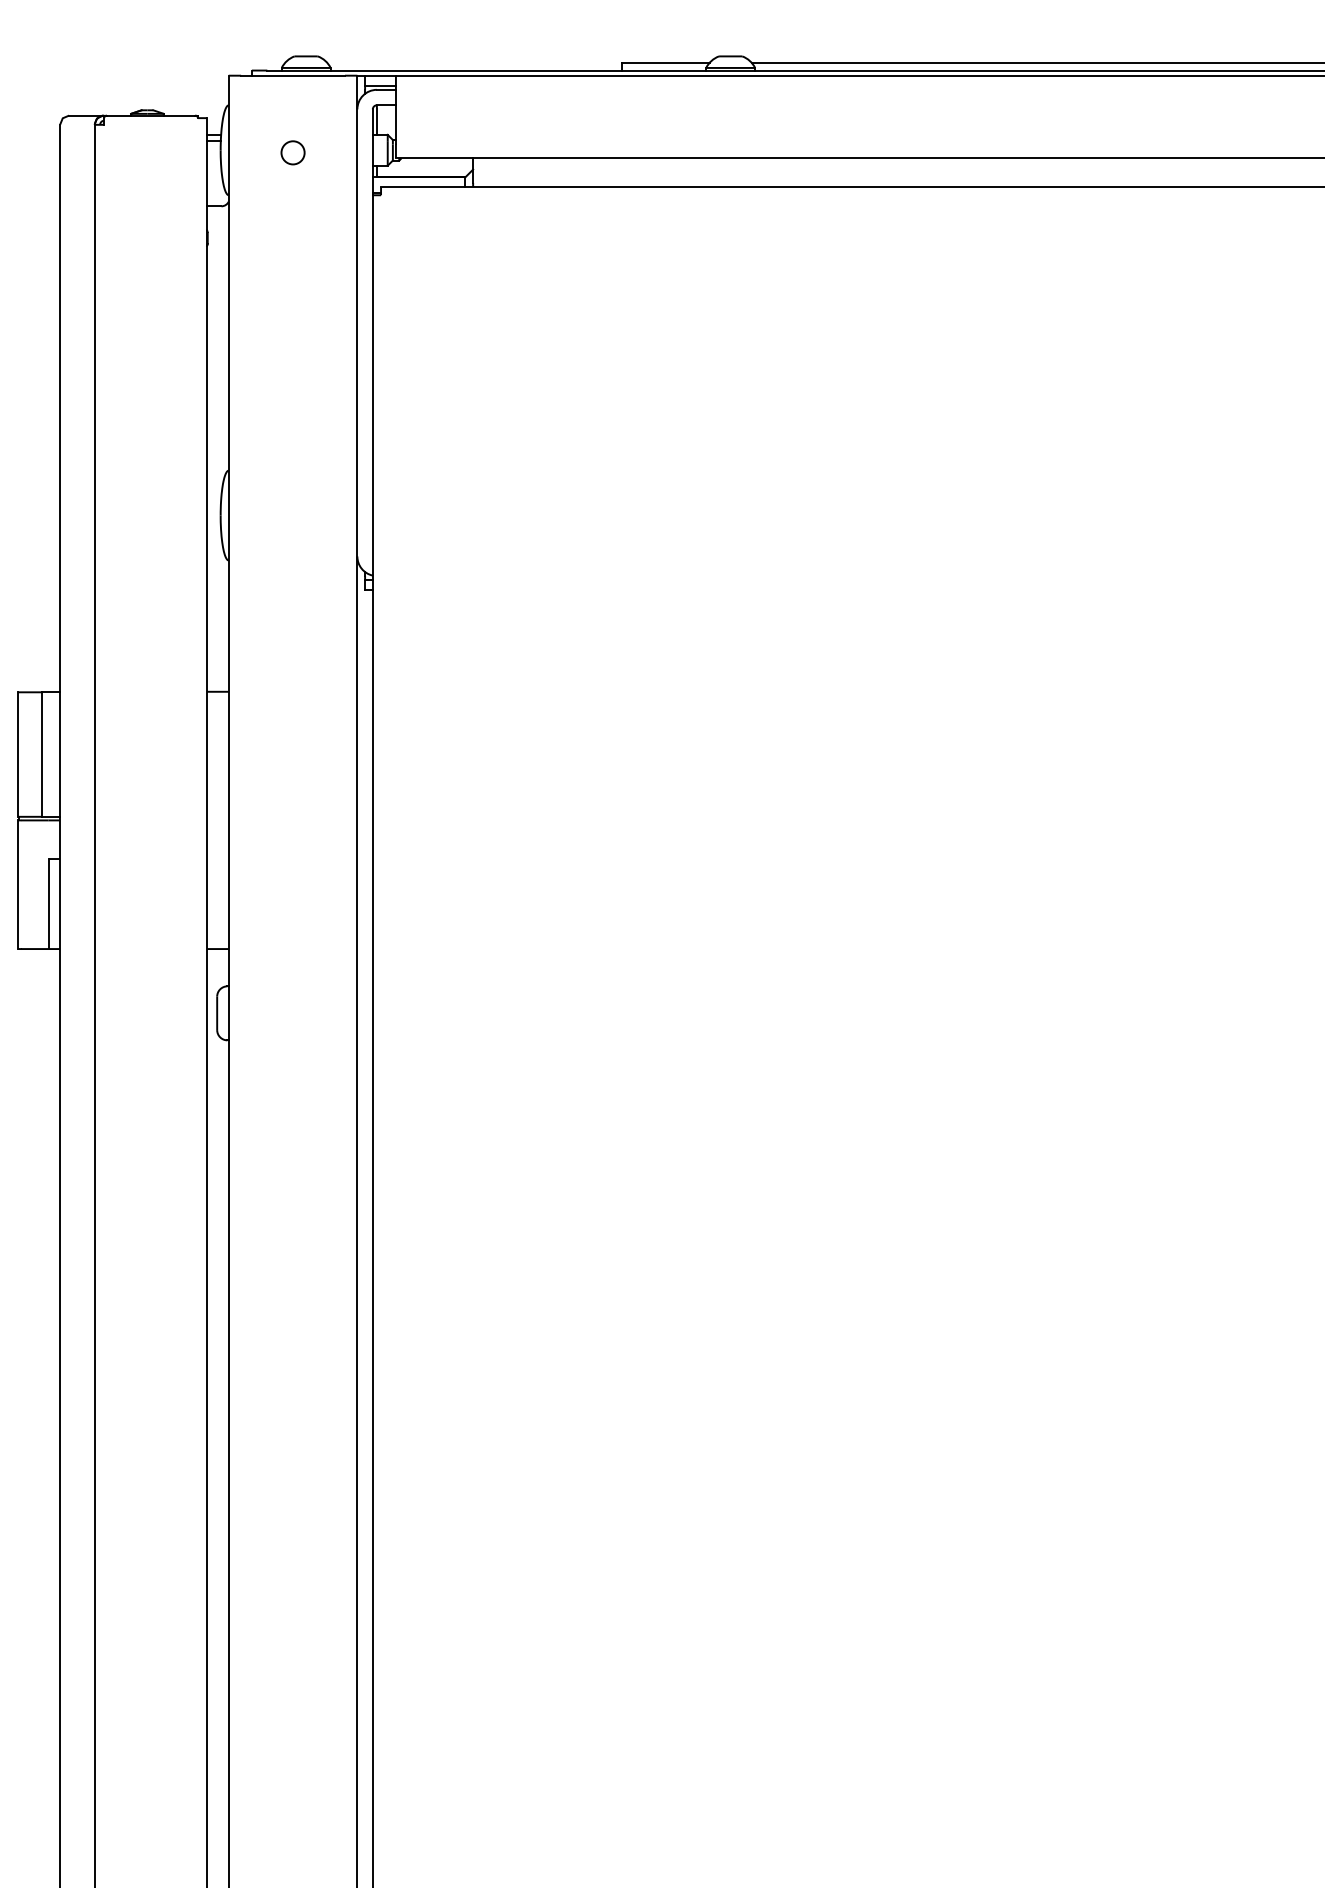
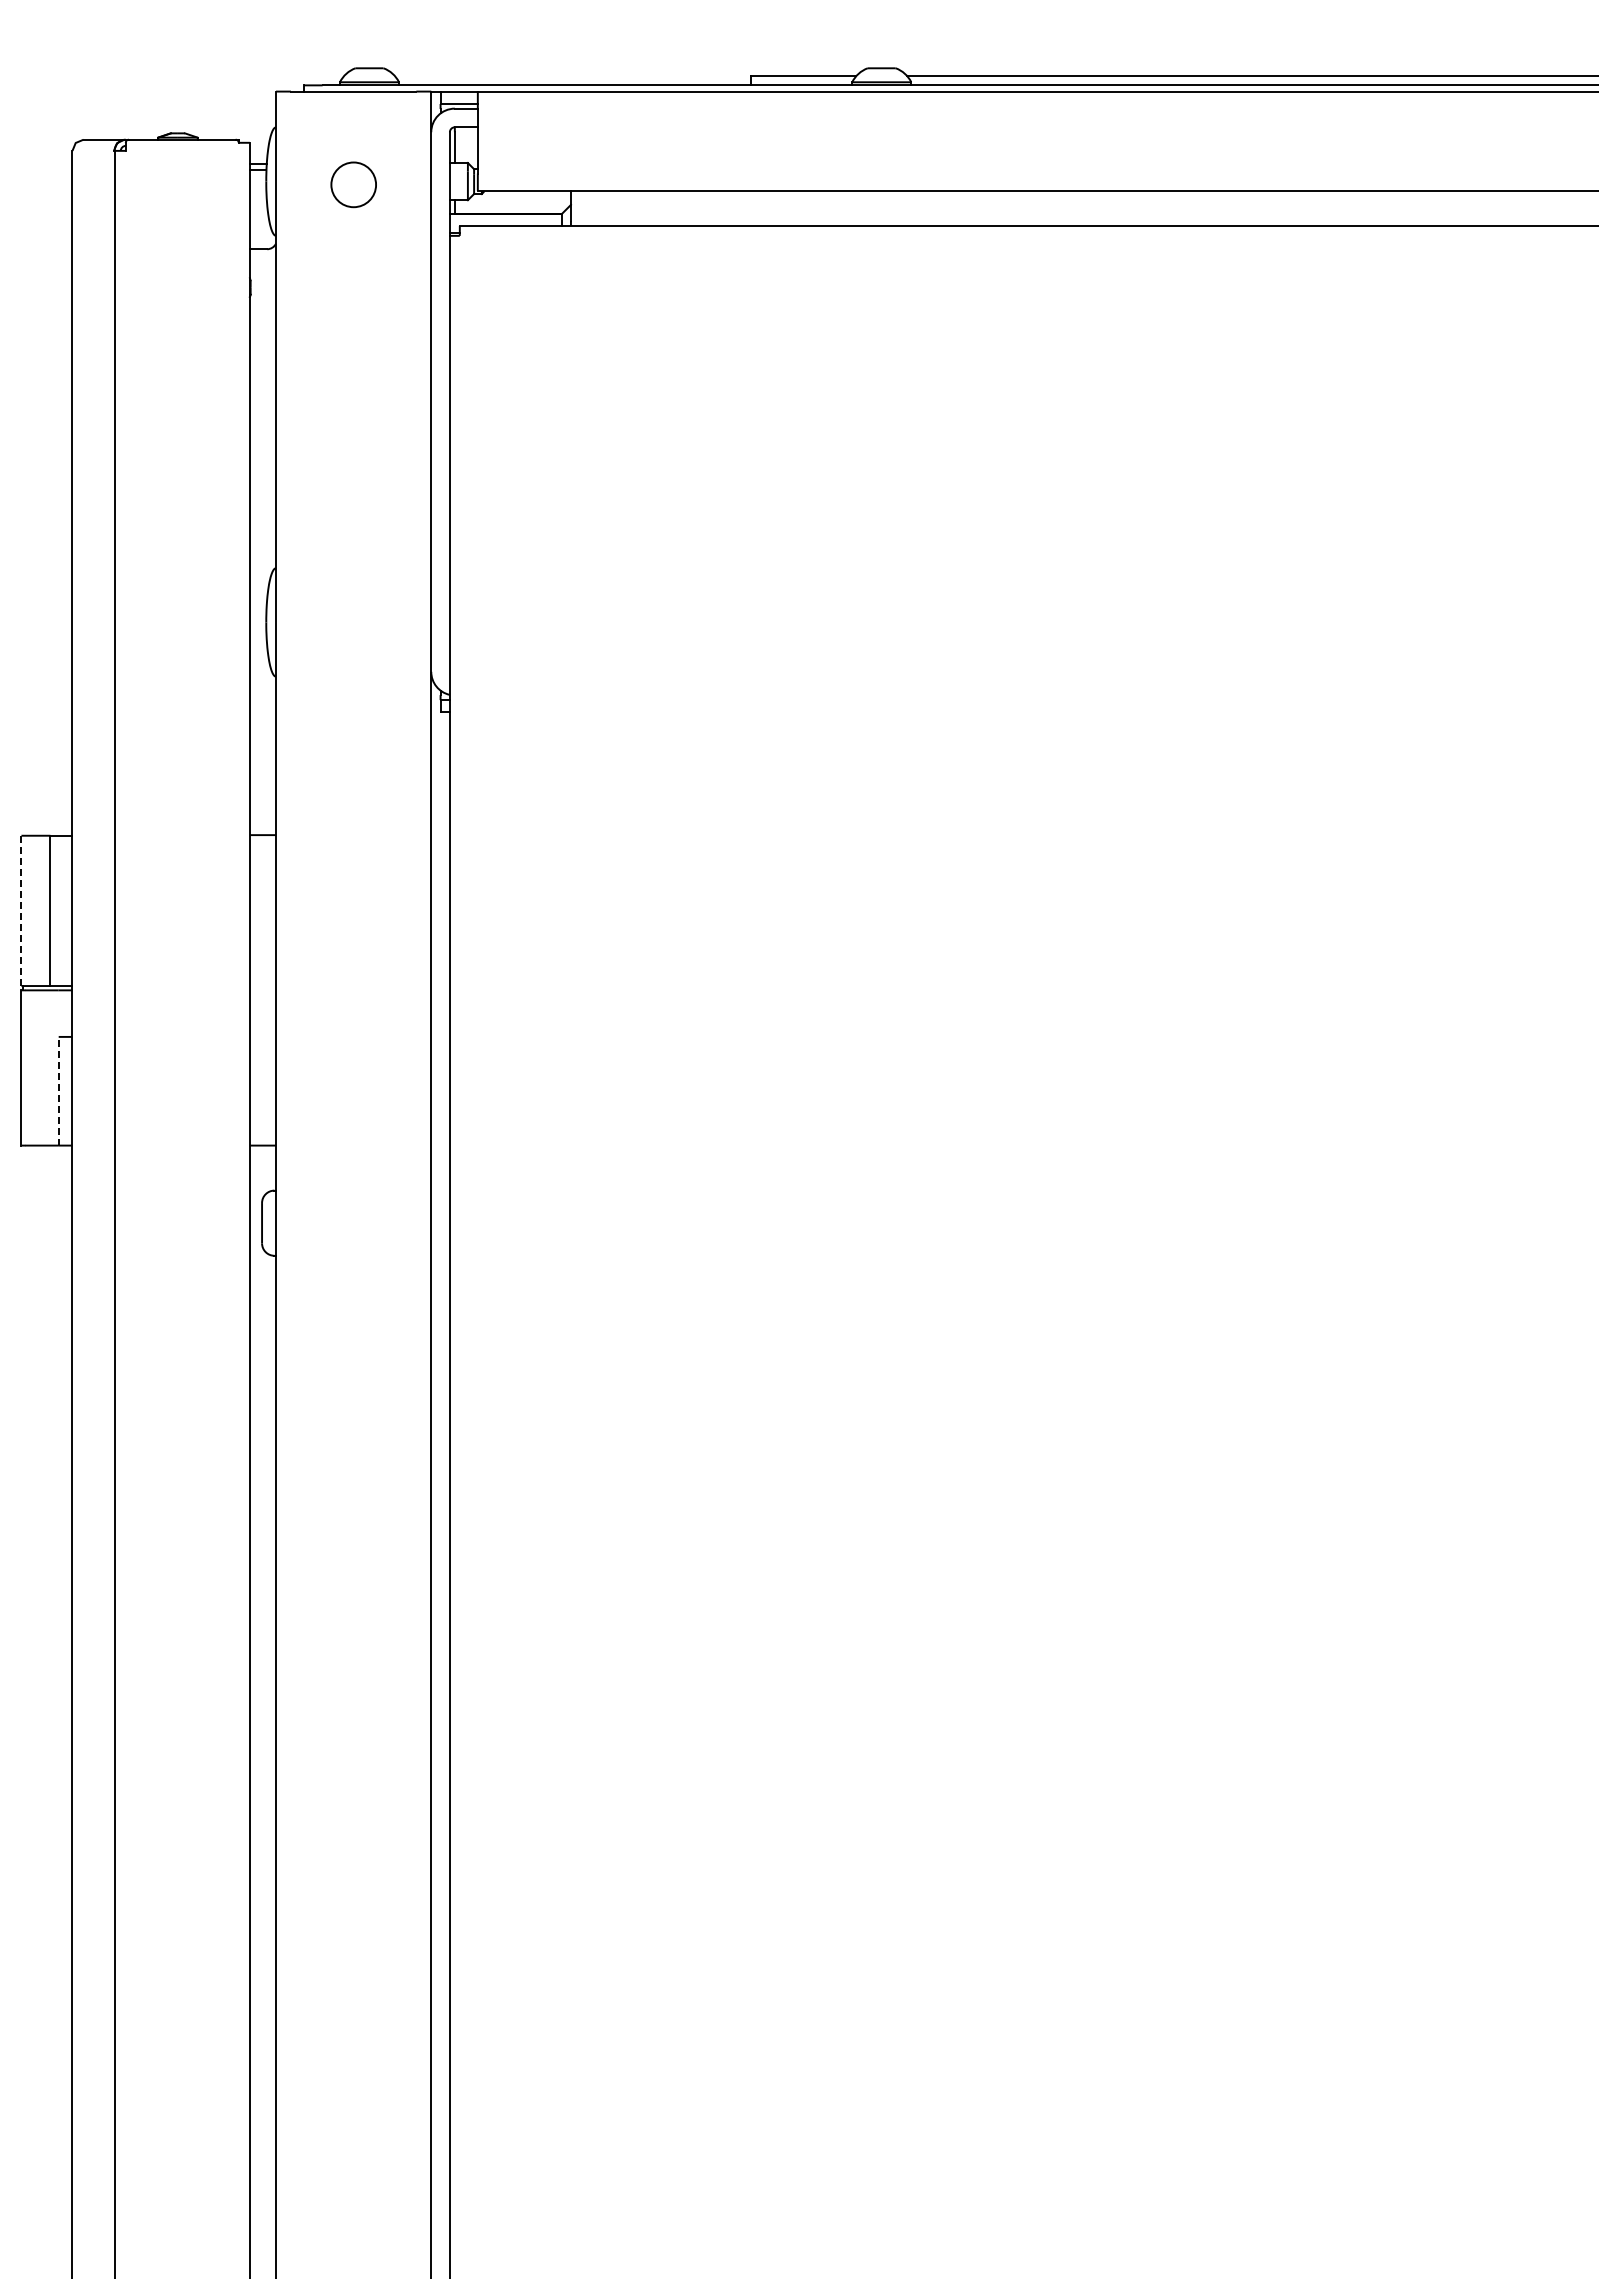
circle: (292, 152) -> (353, 184), size x1.6
line: (17, 755) -> (21, 911), solid -> dashed
line: (48, 903) -> (58, 1090), solid -> dashed

